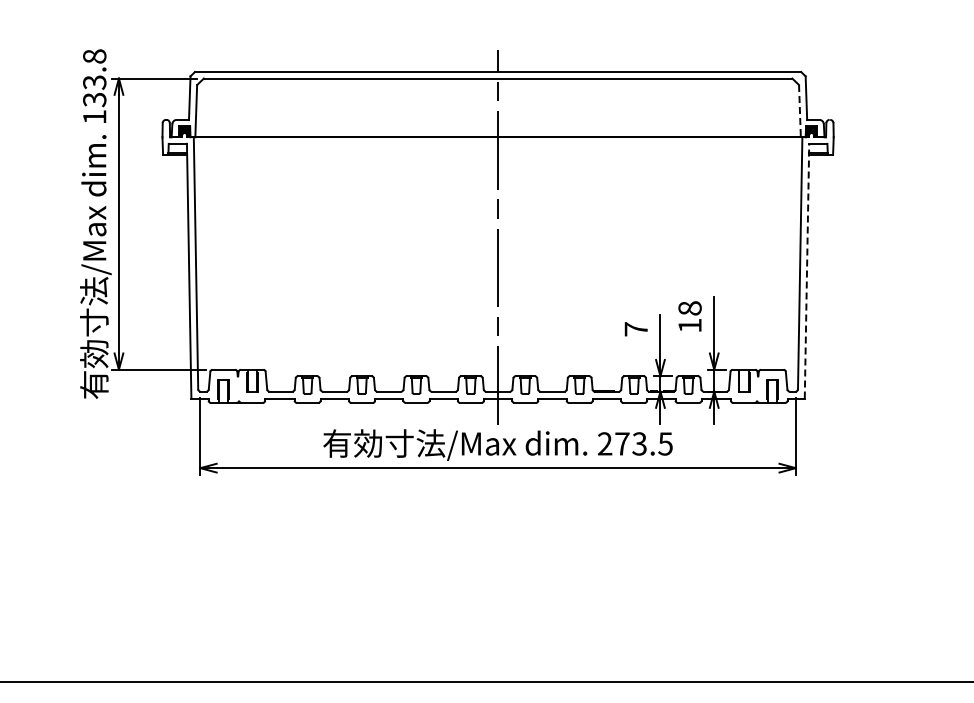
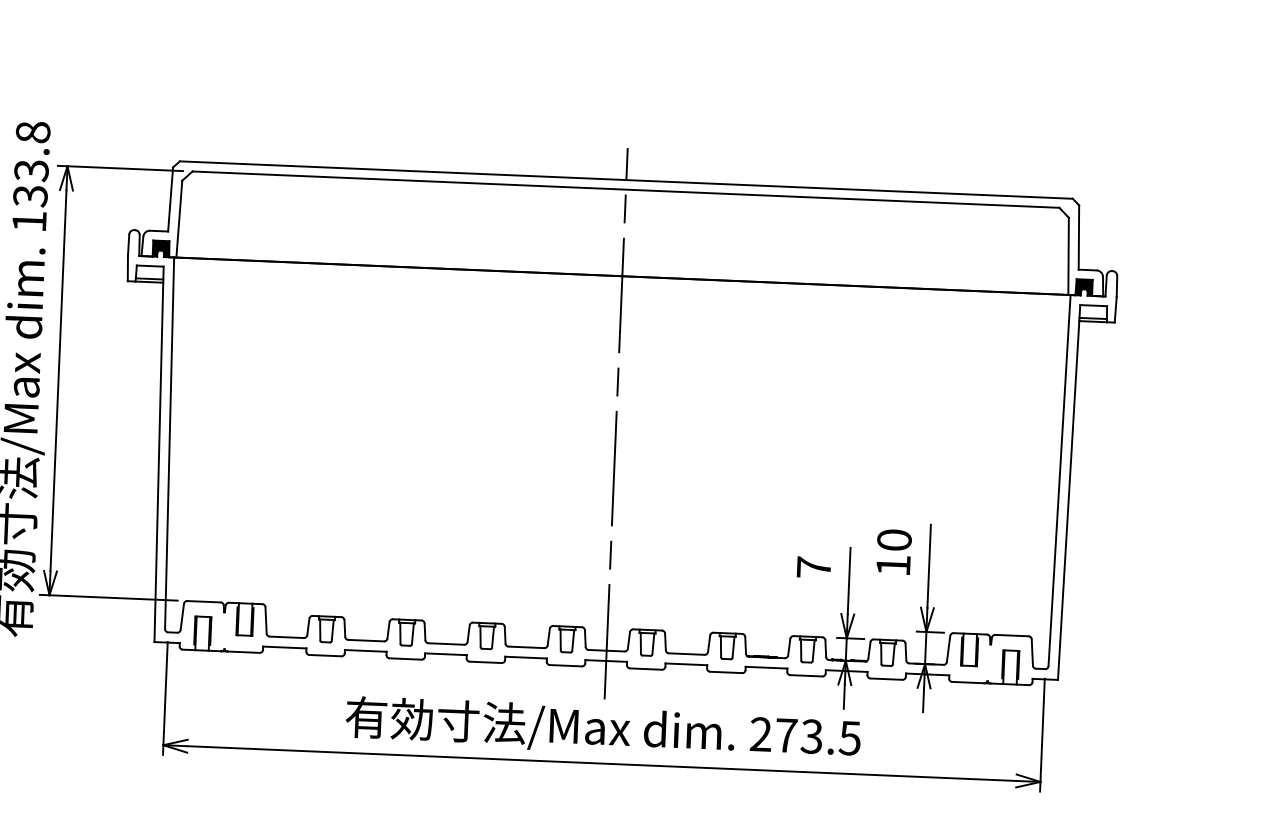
line: (799, 111) -> (1067, 256), dashed -> solid
line: (807, 270) -> (1069, 491), dashed -> solid
text: (689, 308) -> (893, 540), 18 -> 10

